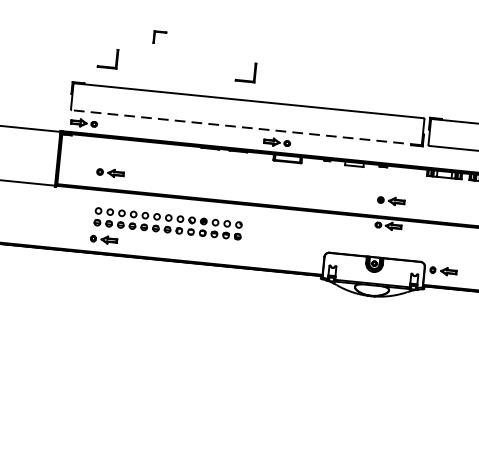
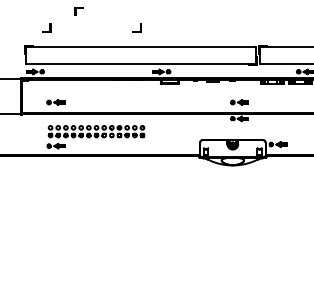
part: (107, 57) -> (46, 27), size x0.62
part: (245, 70) -> (136, 27), size x0.62
line: (245, 127) -> (140, 64), dashed -> solid

